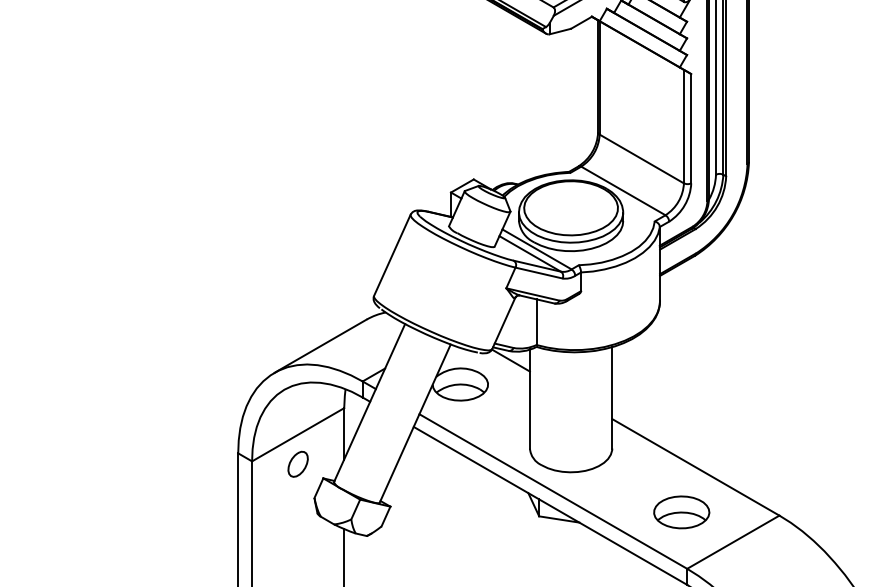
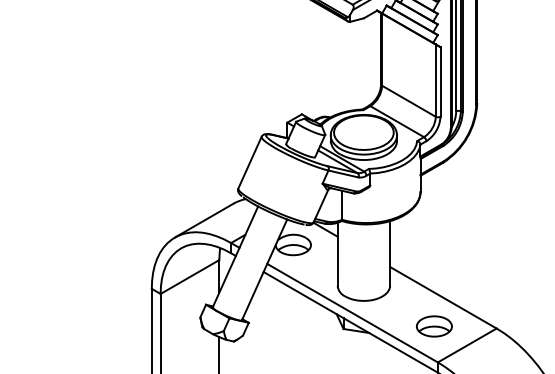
part: (297, 463) -> (189, 295), removed

